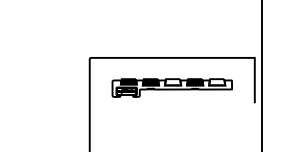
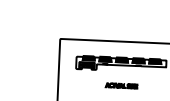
fill: (172, 82) -> (121, 60), added
fill: (217, 82) -> (155, 61), added
part: (173, 116) -> (121, 85), added

